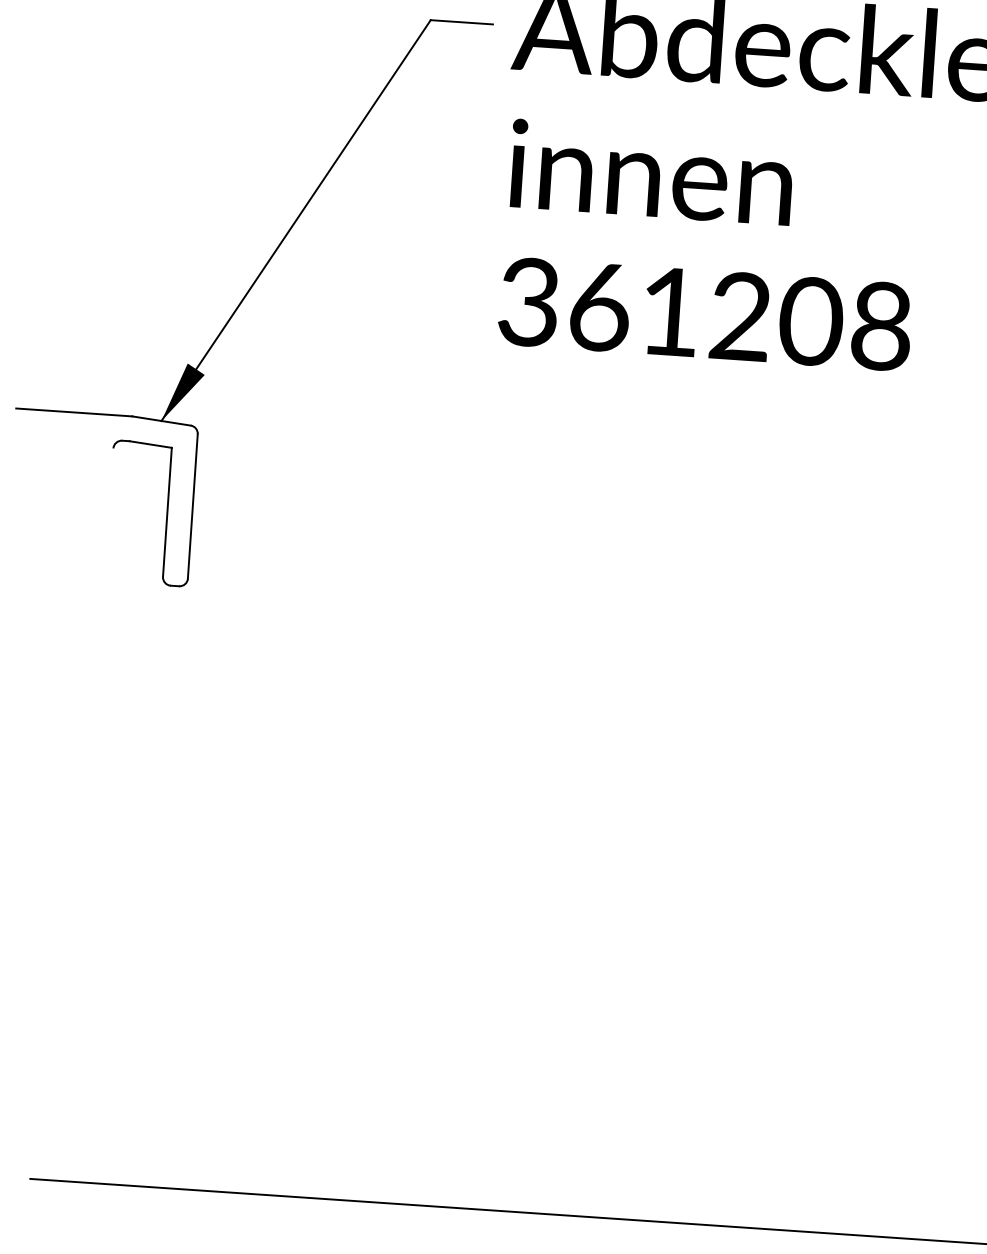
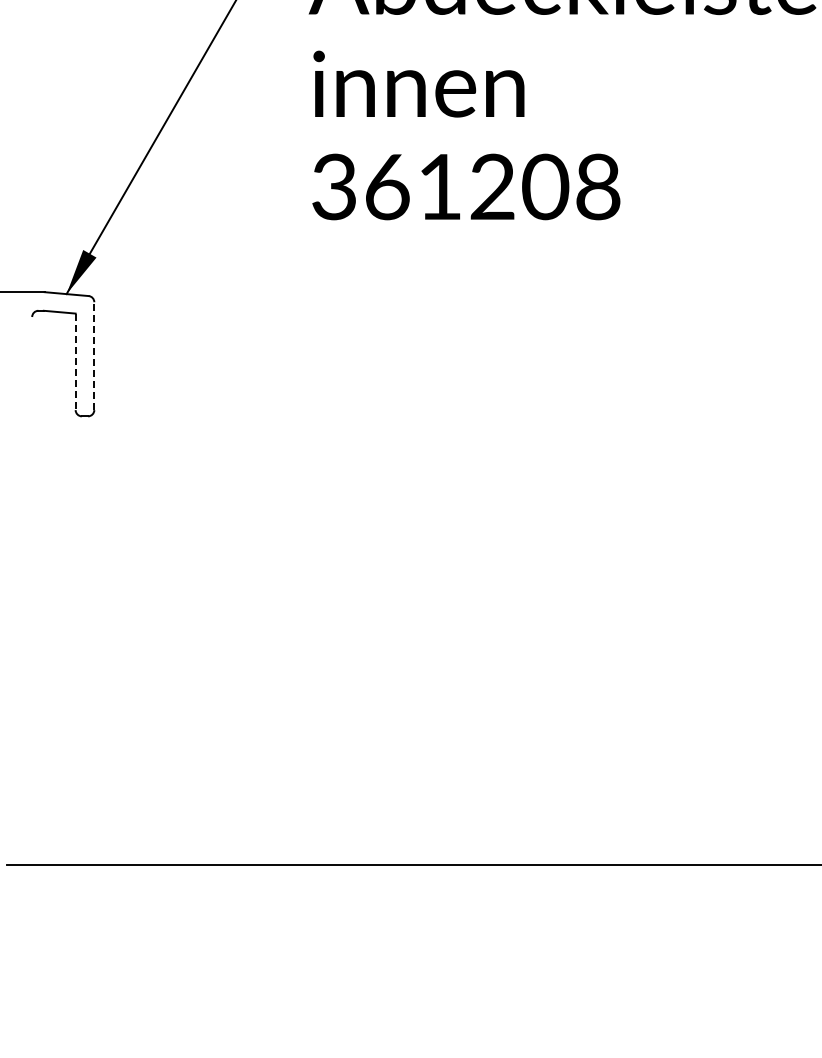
line: (193, 506) -> (94, 356), solid -> dashed
line: (167, 513) -> (75, 362), solid -> dashed

